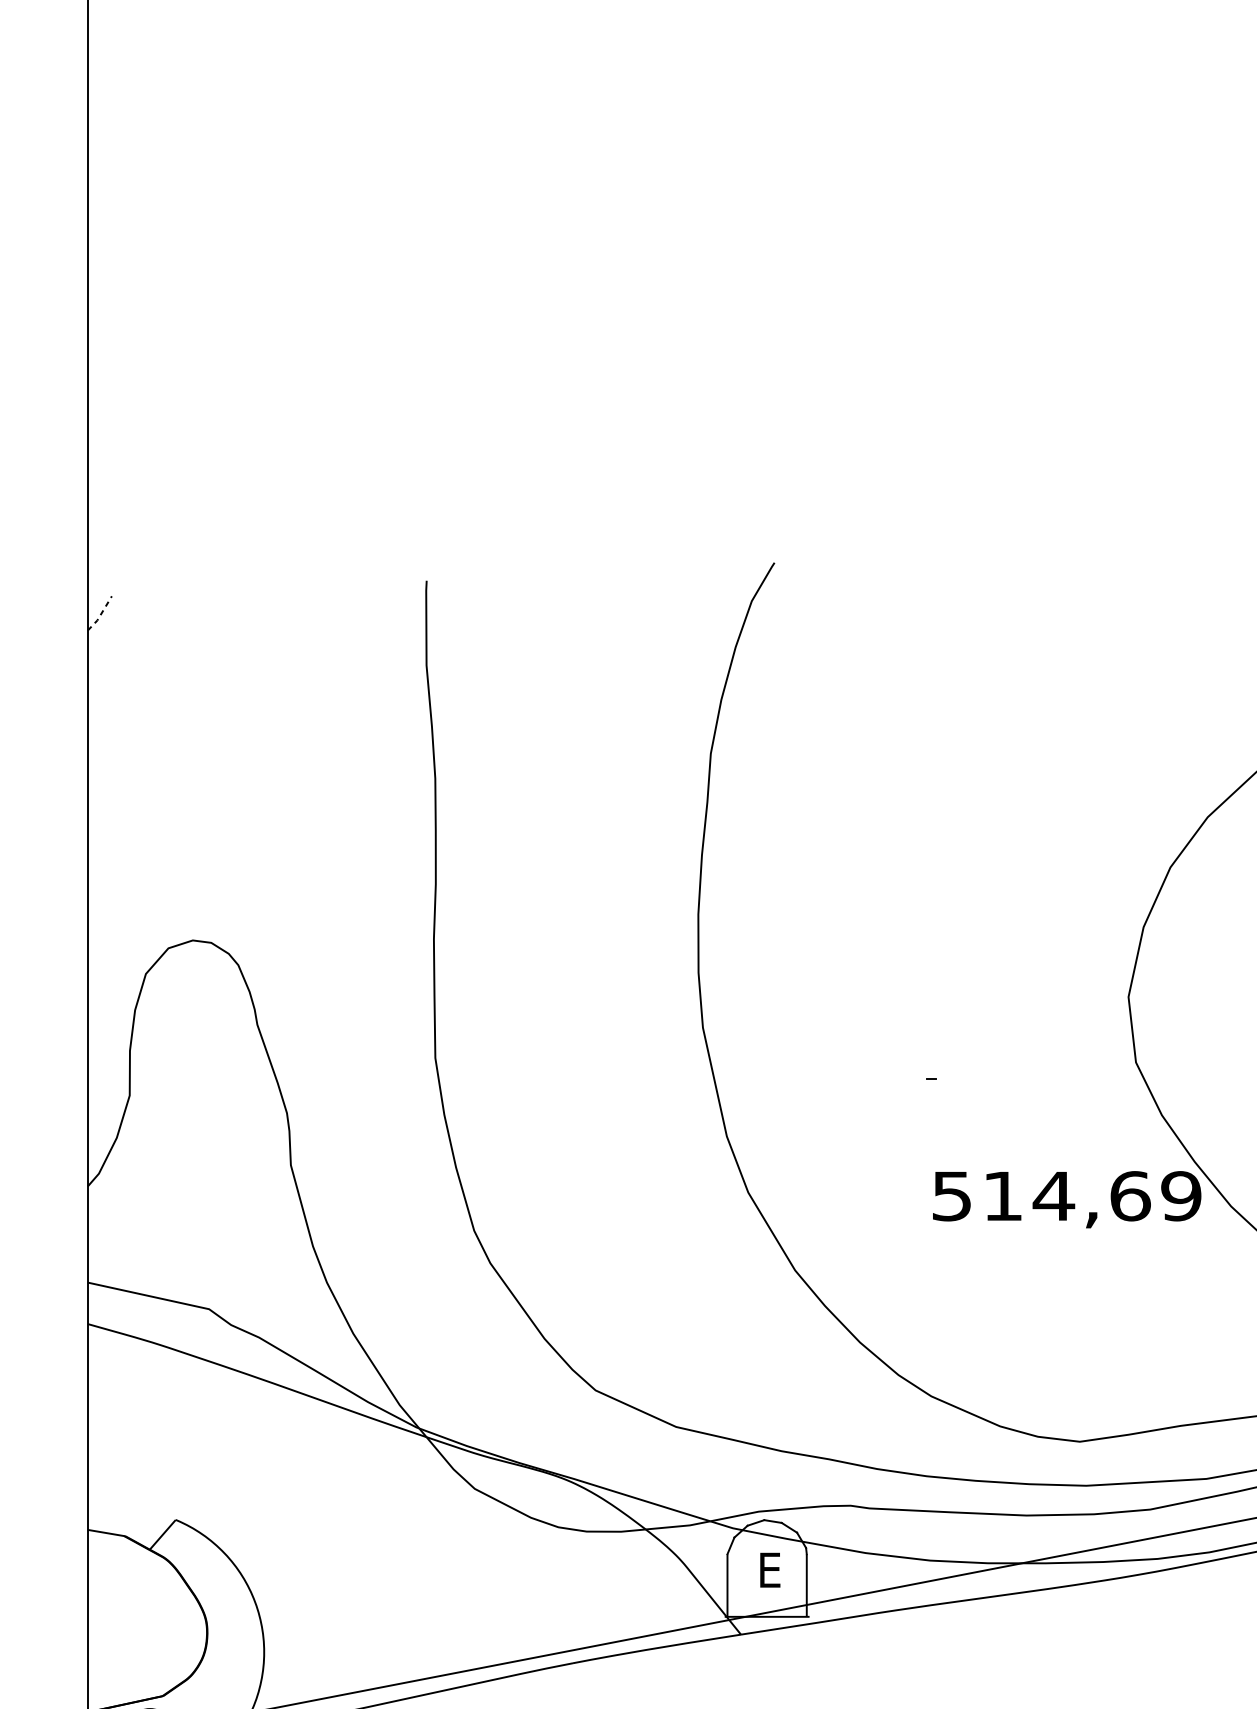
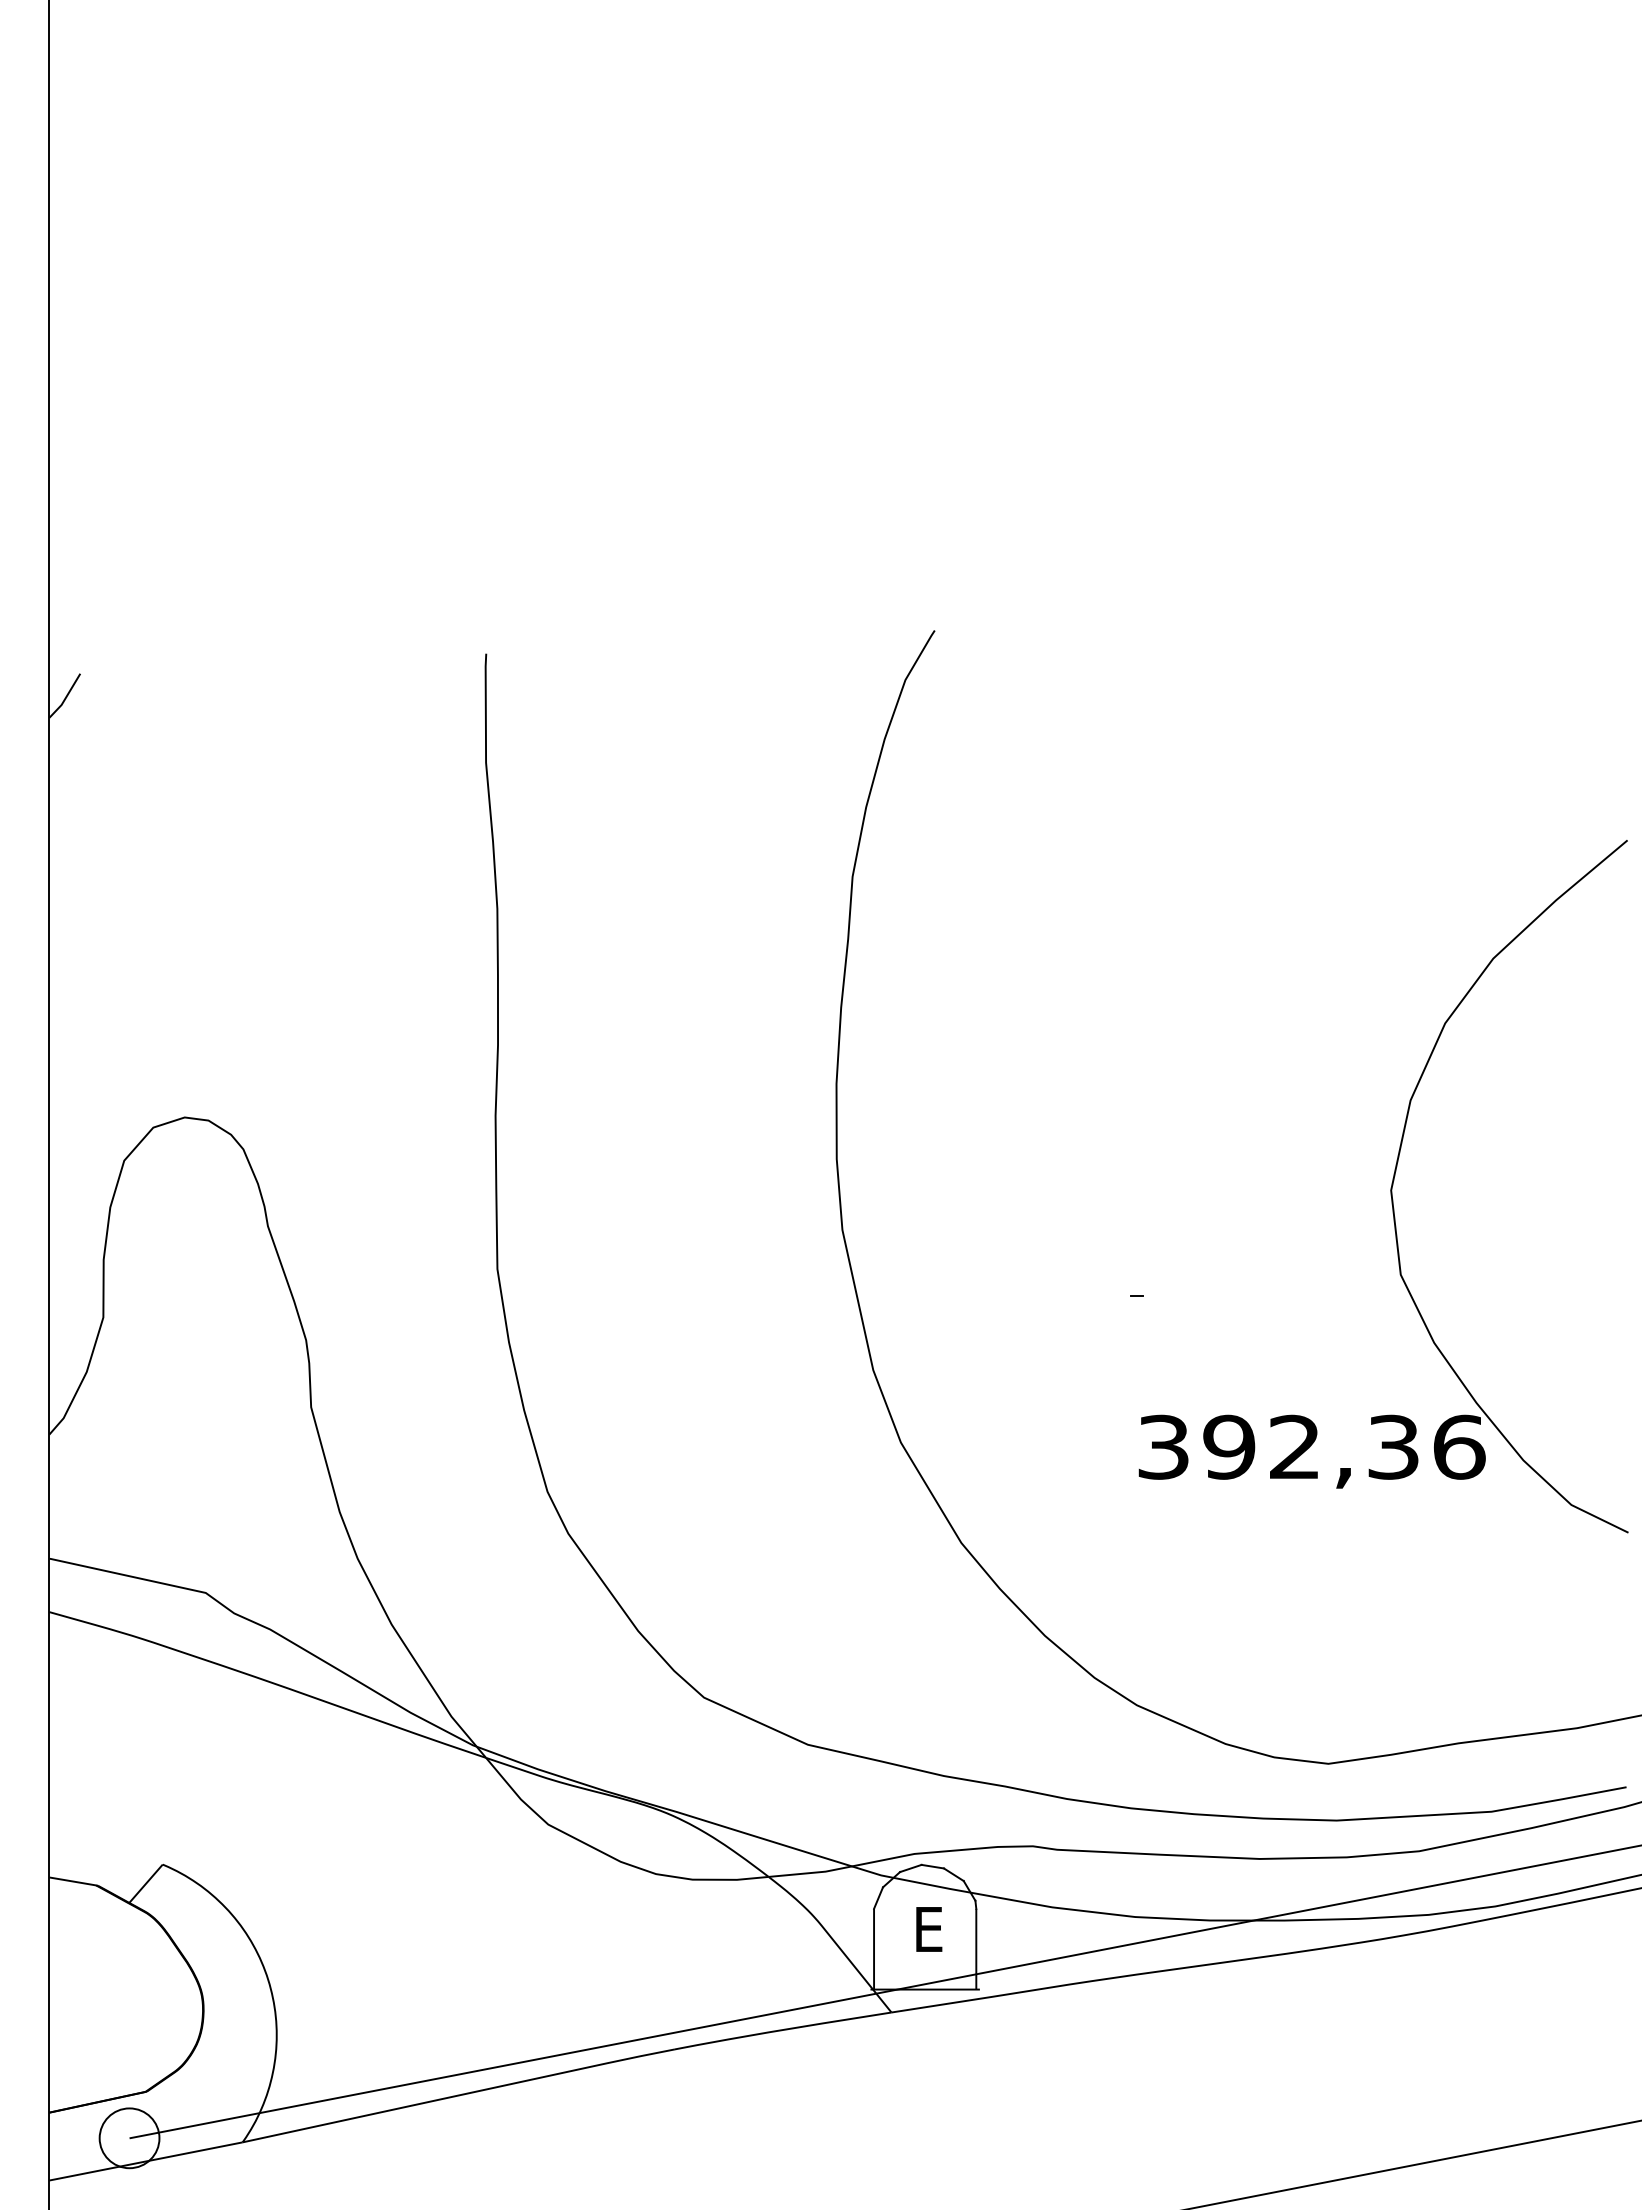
line: (101, 614) -> (66, 697), dashed -> solid
text: (1066, 1195) -> (1311, 1446), 514,69 -> 392,36

